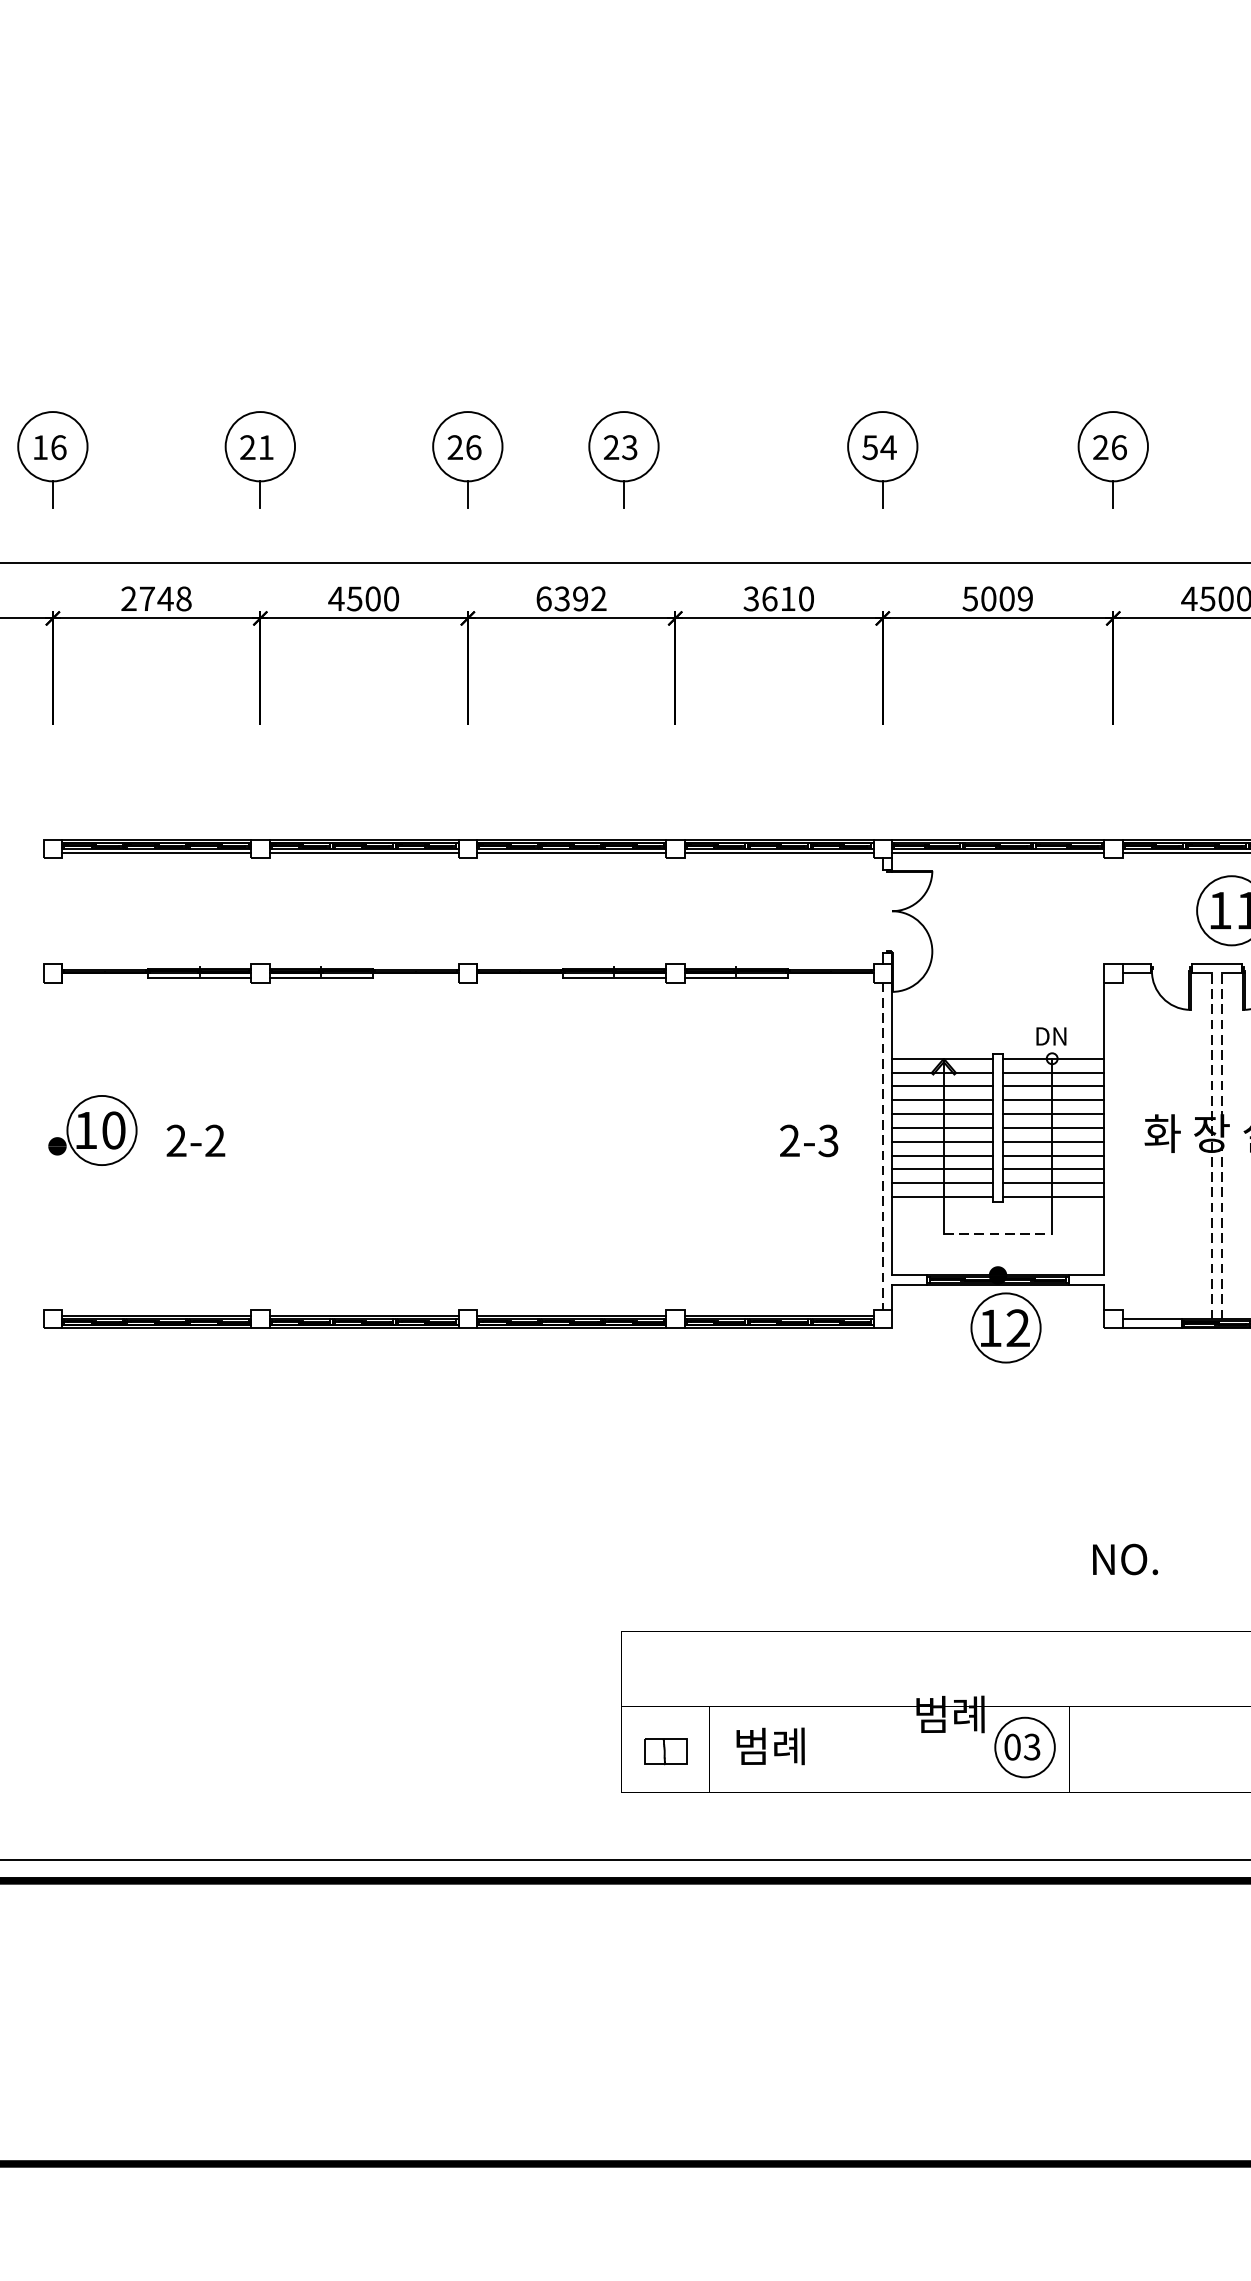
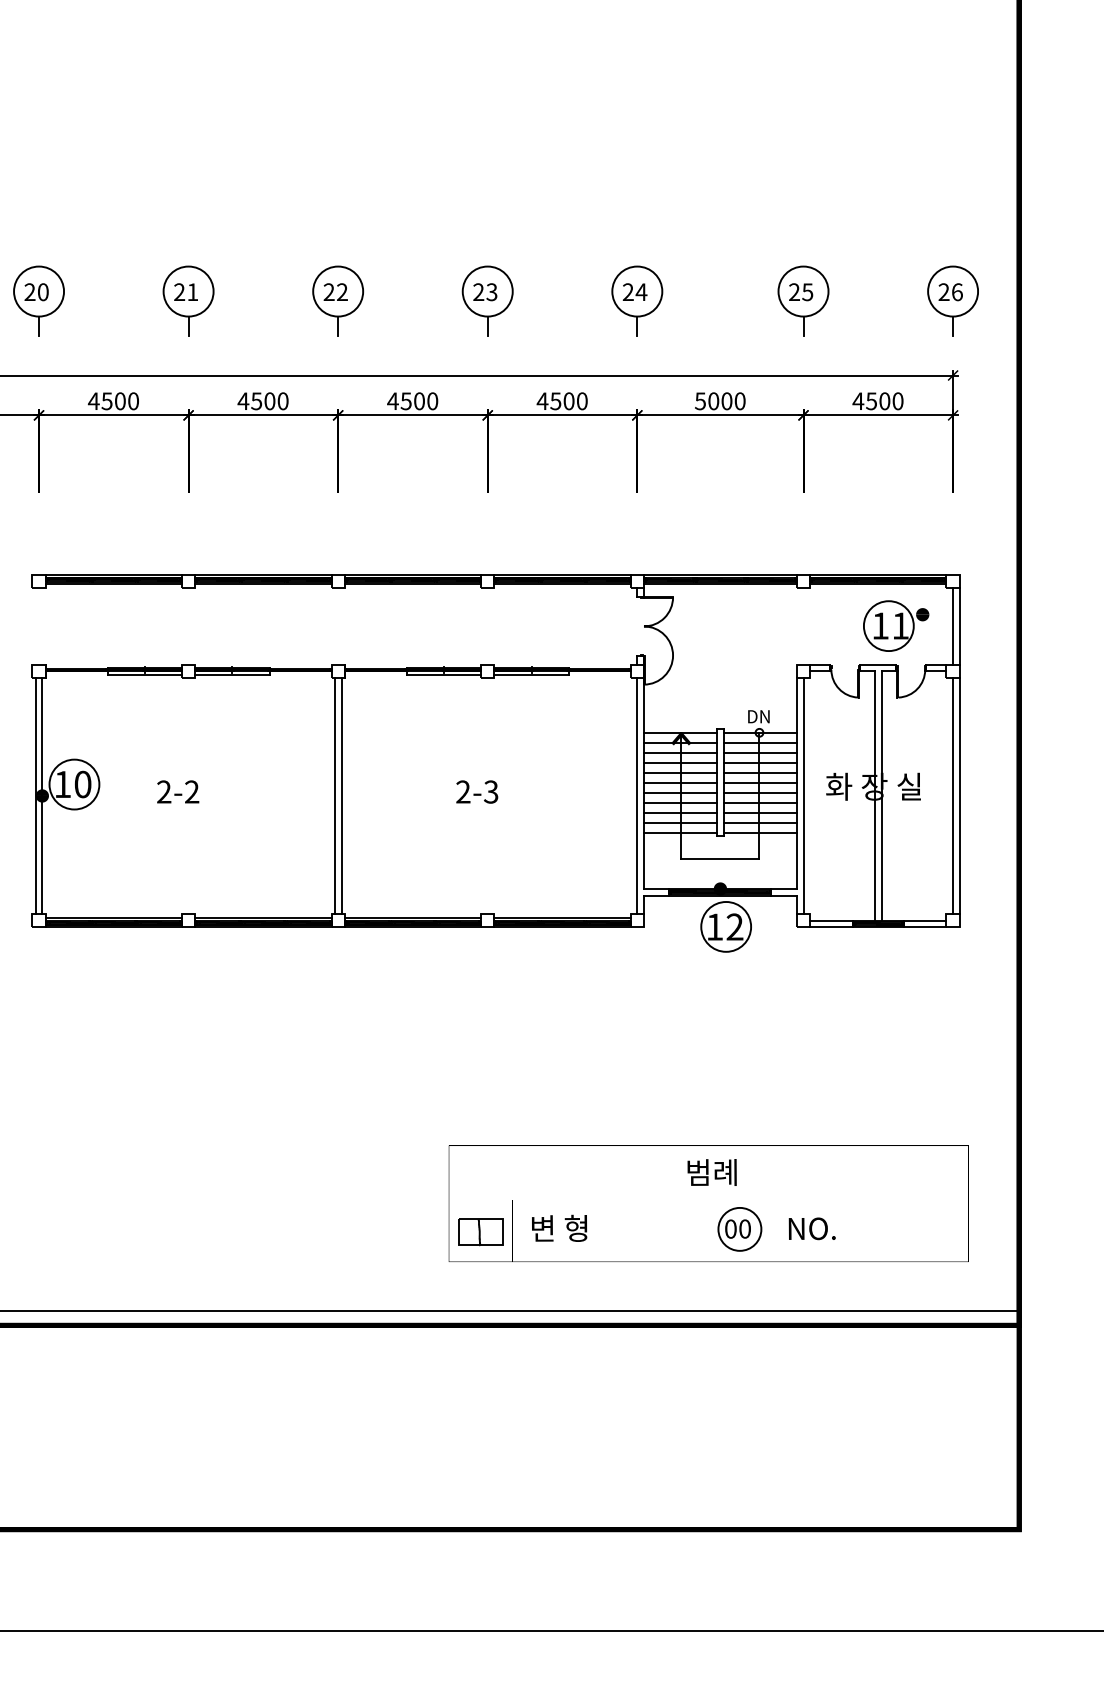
text: (49, 447) -> (36, 292), 16 -> 20
text: (473, 447) -> (342, 292), 26 -> 22
text: (869, 447) -> (627, 292), 54 -> 24
text: (1118, 447) -> (807, 292), 26 -> 25
part: (623, 459) -> (487, 300), moved
text: (156, 599) -> (113, 401), 2748 -> 4500
text: (570, 599) -> (412, 401), 6392 -> 4500
text: (769, 599) -> (555, 401), 3610 -> 4500
text: (1024, 599) -> (739, 401), 5009 -> 5000
text: (196, 1140) -> (178, 791), moved
text: (809, 1140) -> (477, 791), moved
line: (47, 1145) -> (35, 795), added
line: (57, 1145) -> (42, 795), added
line: (462, 1145) -> (334, 795), added
line: (472, 1145) -> (341, 795), added
line: (883, 1145) -> (637, 795), dashed -> solid
line: (1113, 1145) -> (803, 795), added
line: (1211, 1145) -> (874, 795), dashed -> solid
line: (1221, 1145) -> (881, 795), dashed -> solid
line: (998, 1234) -> (720, 859), dashed -> solid
text: (1124, 1559) -> (811, 1228), moved
text: (949, 1714) -> (711, 1172), moved
text: (774, 1744) -> (559, 1227), 범례 -> 변 형
text: (1031, 1746) -> (744, 1228), 03 -> 00
part: (665, 1751) -> (480, 1232), size x1.43

